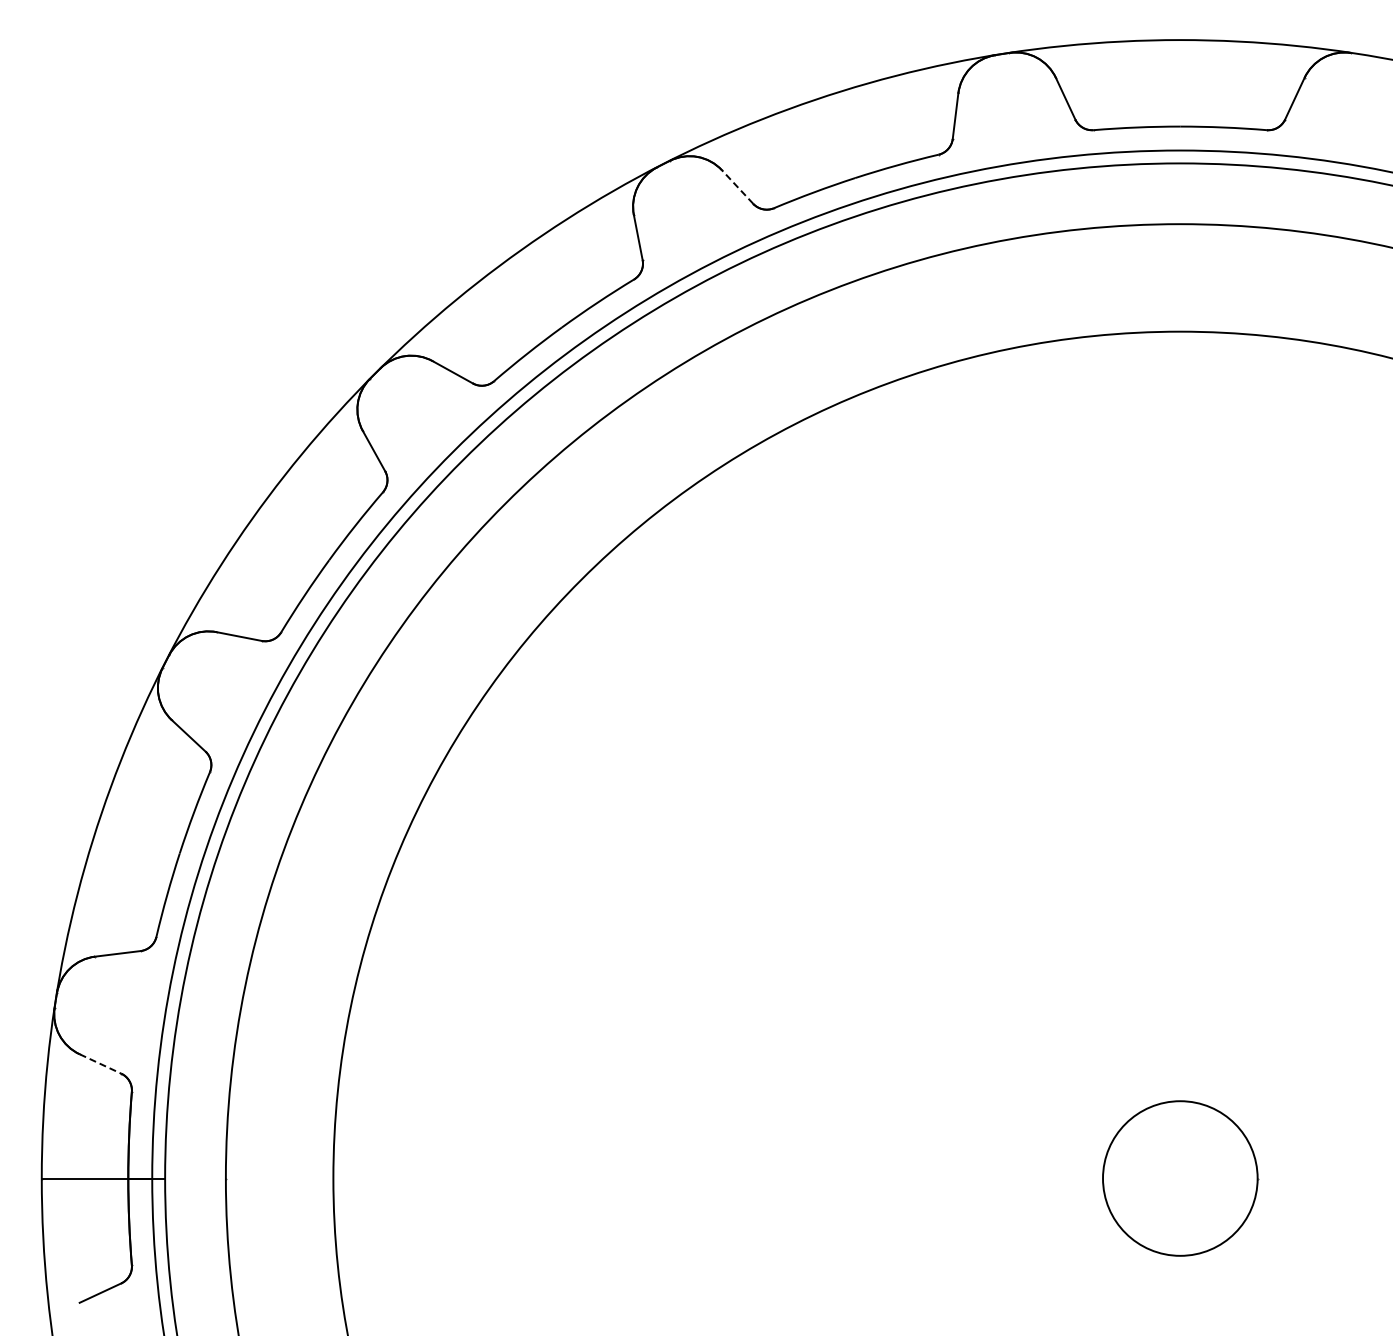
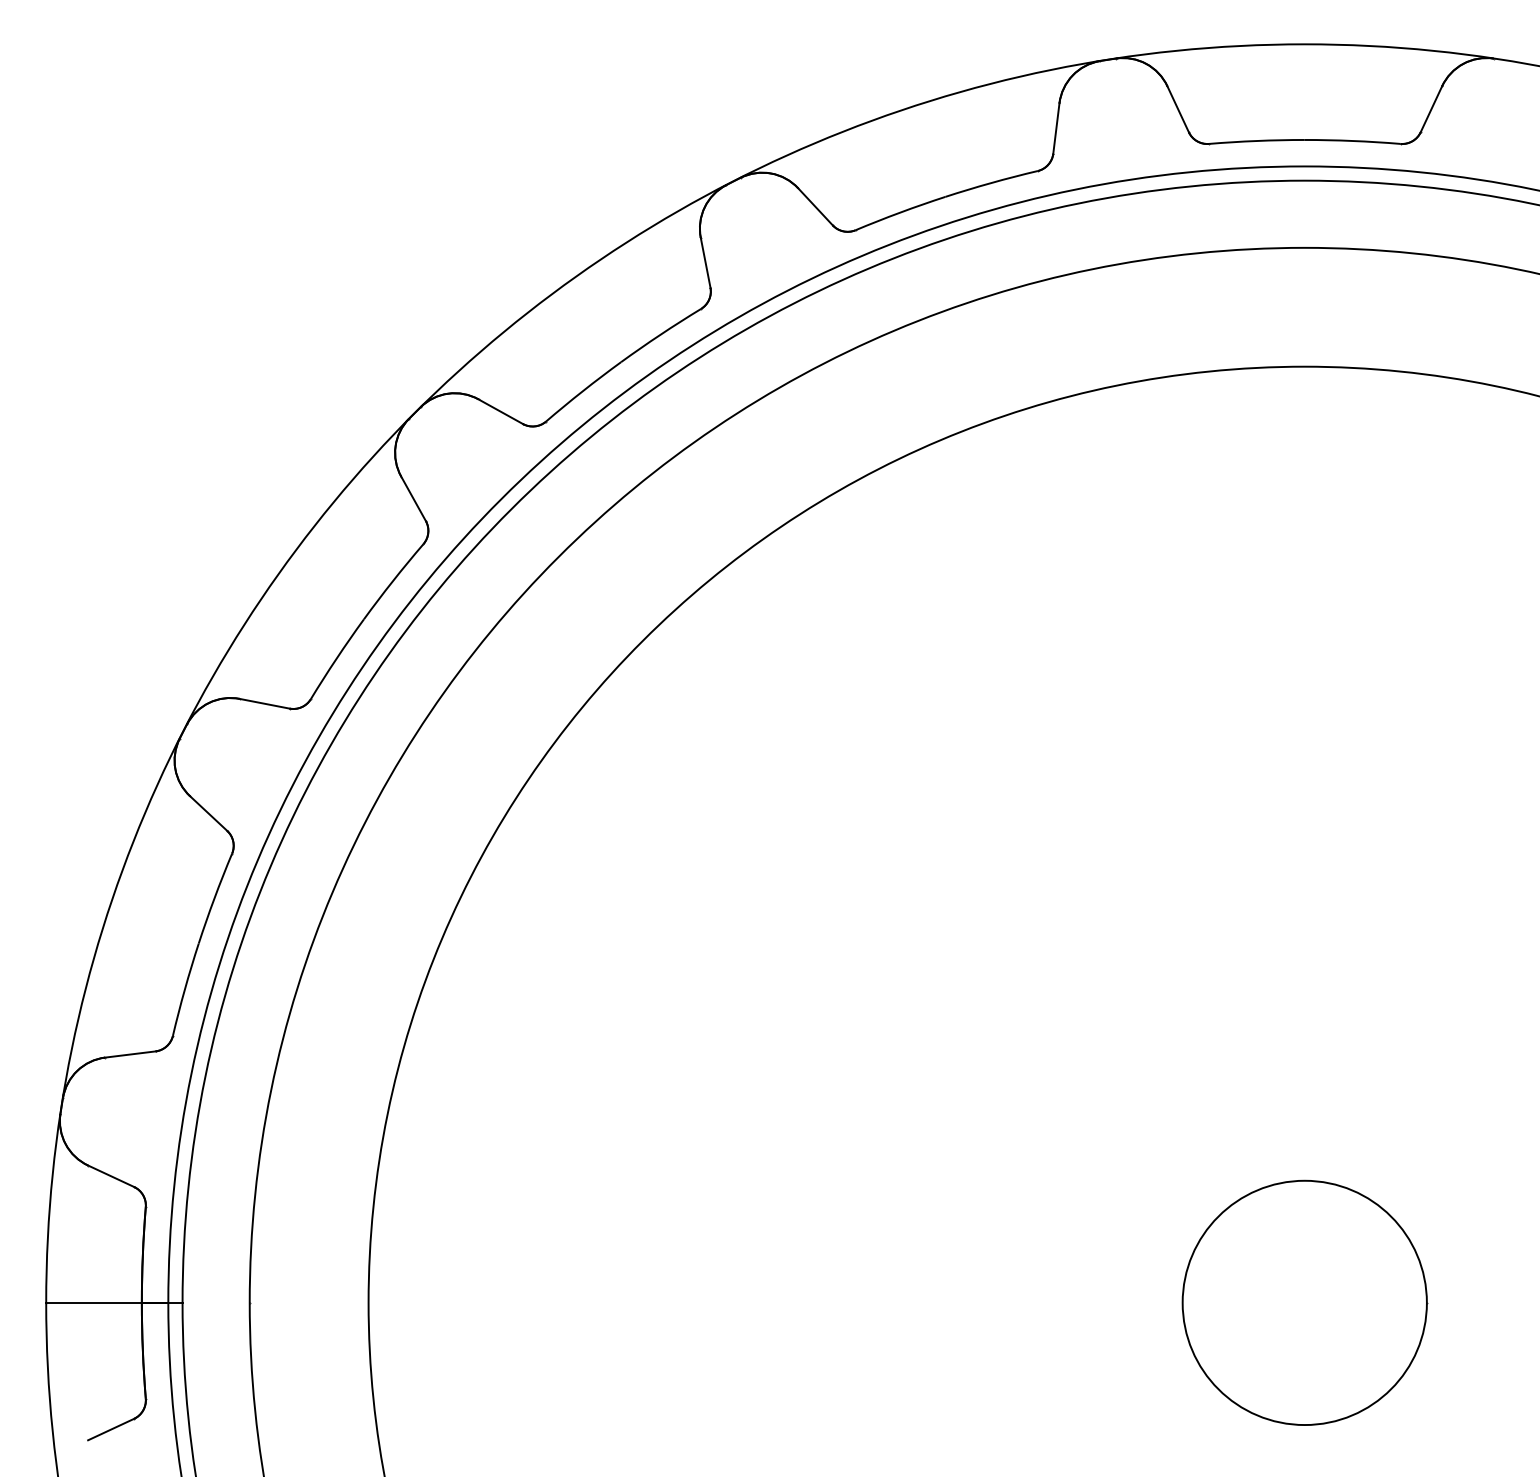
line: (737, 187) -> (815, 207), dashed -> solid
line: (100, 1063) -> (111, 1175), dashed -> solid
part: (1180, 1178) -> (1305, 1302), size x1.43

